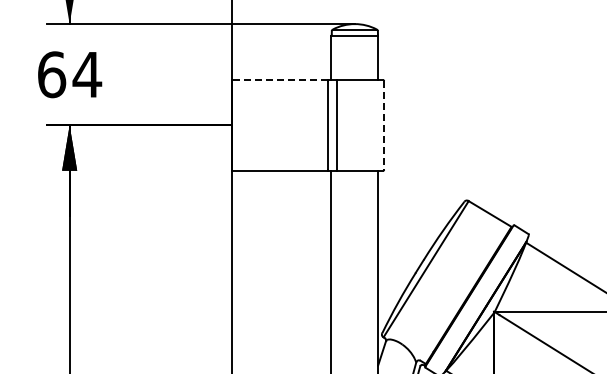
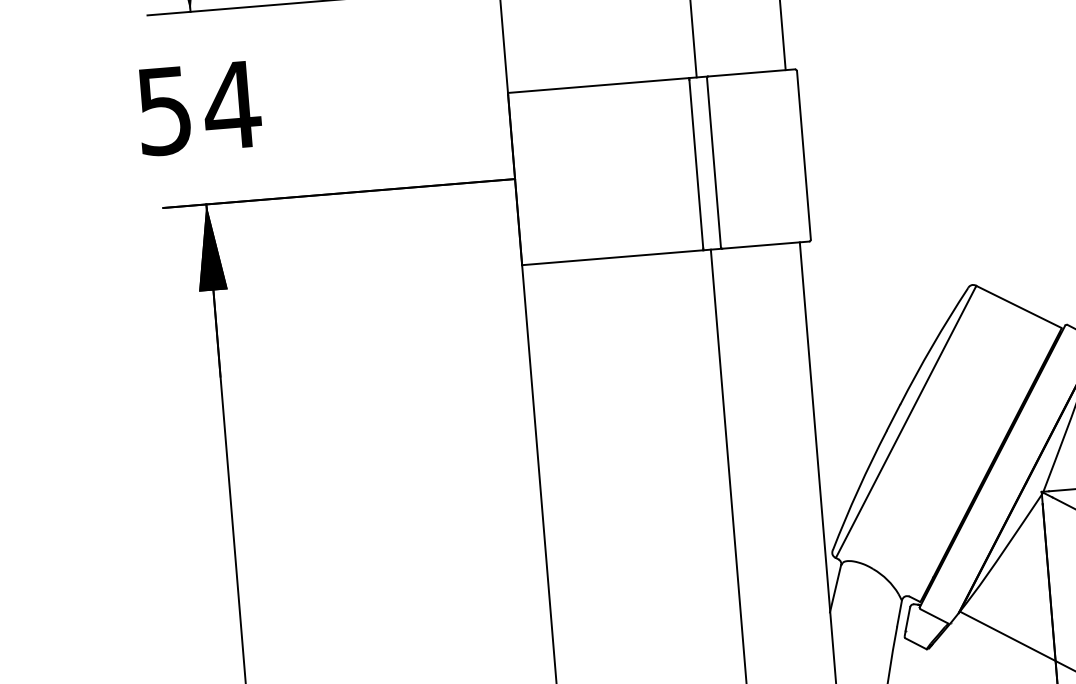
text: (52, 74) -> (165, 110), 64 -> 54
line: (279, 80) -> (598, 86), dashed -> solid
line: (384, 125) -> (804, 155), dashed -> solid

